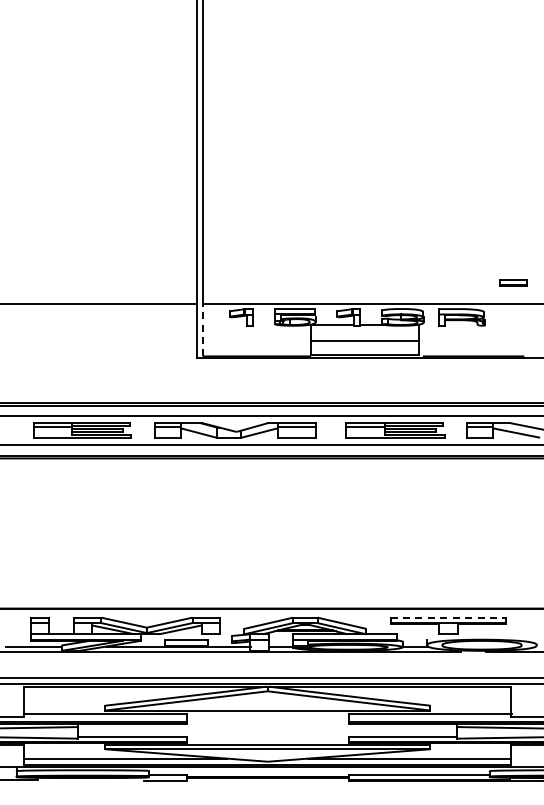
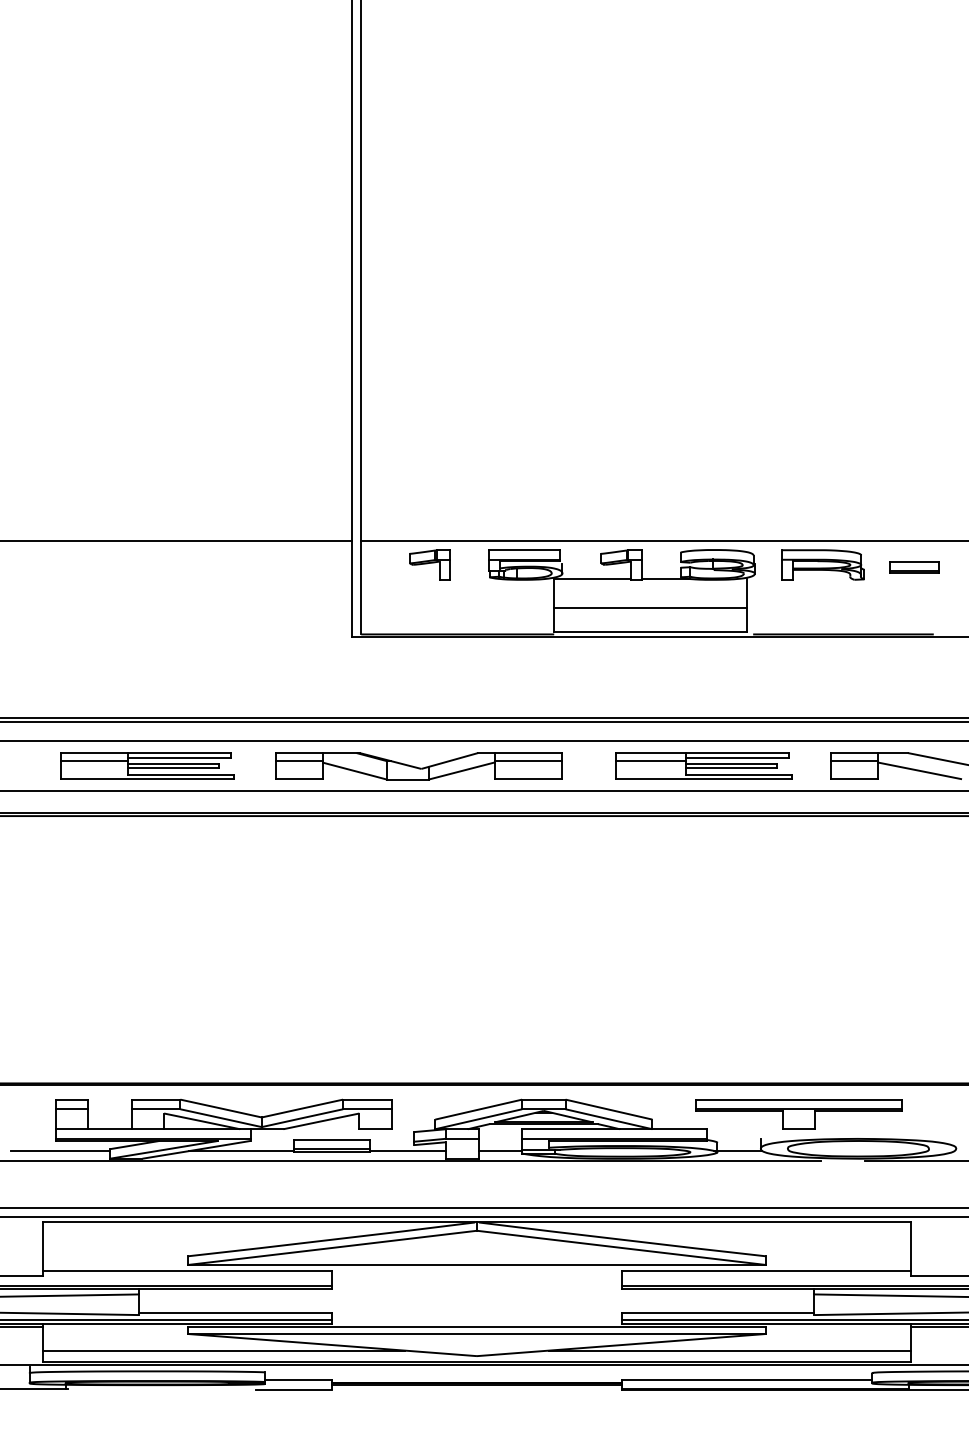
part: (513, 282) -> (914, 566), moved
line: (202, 329) -> (360, 586), dashed -> solid
line: (448, 617) -> (798, 1099), dashed -> solid

